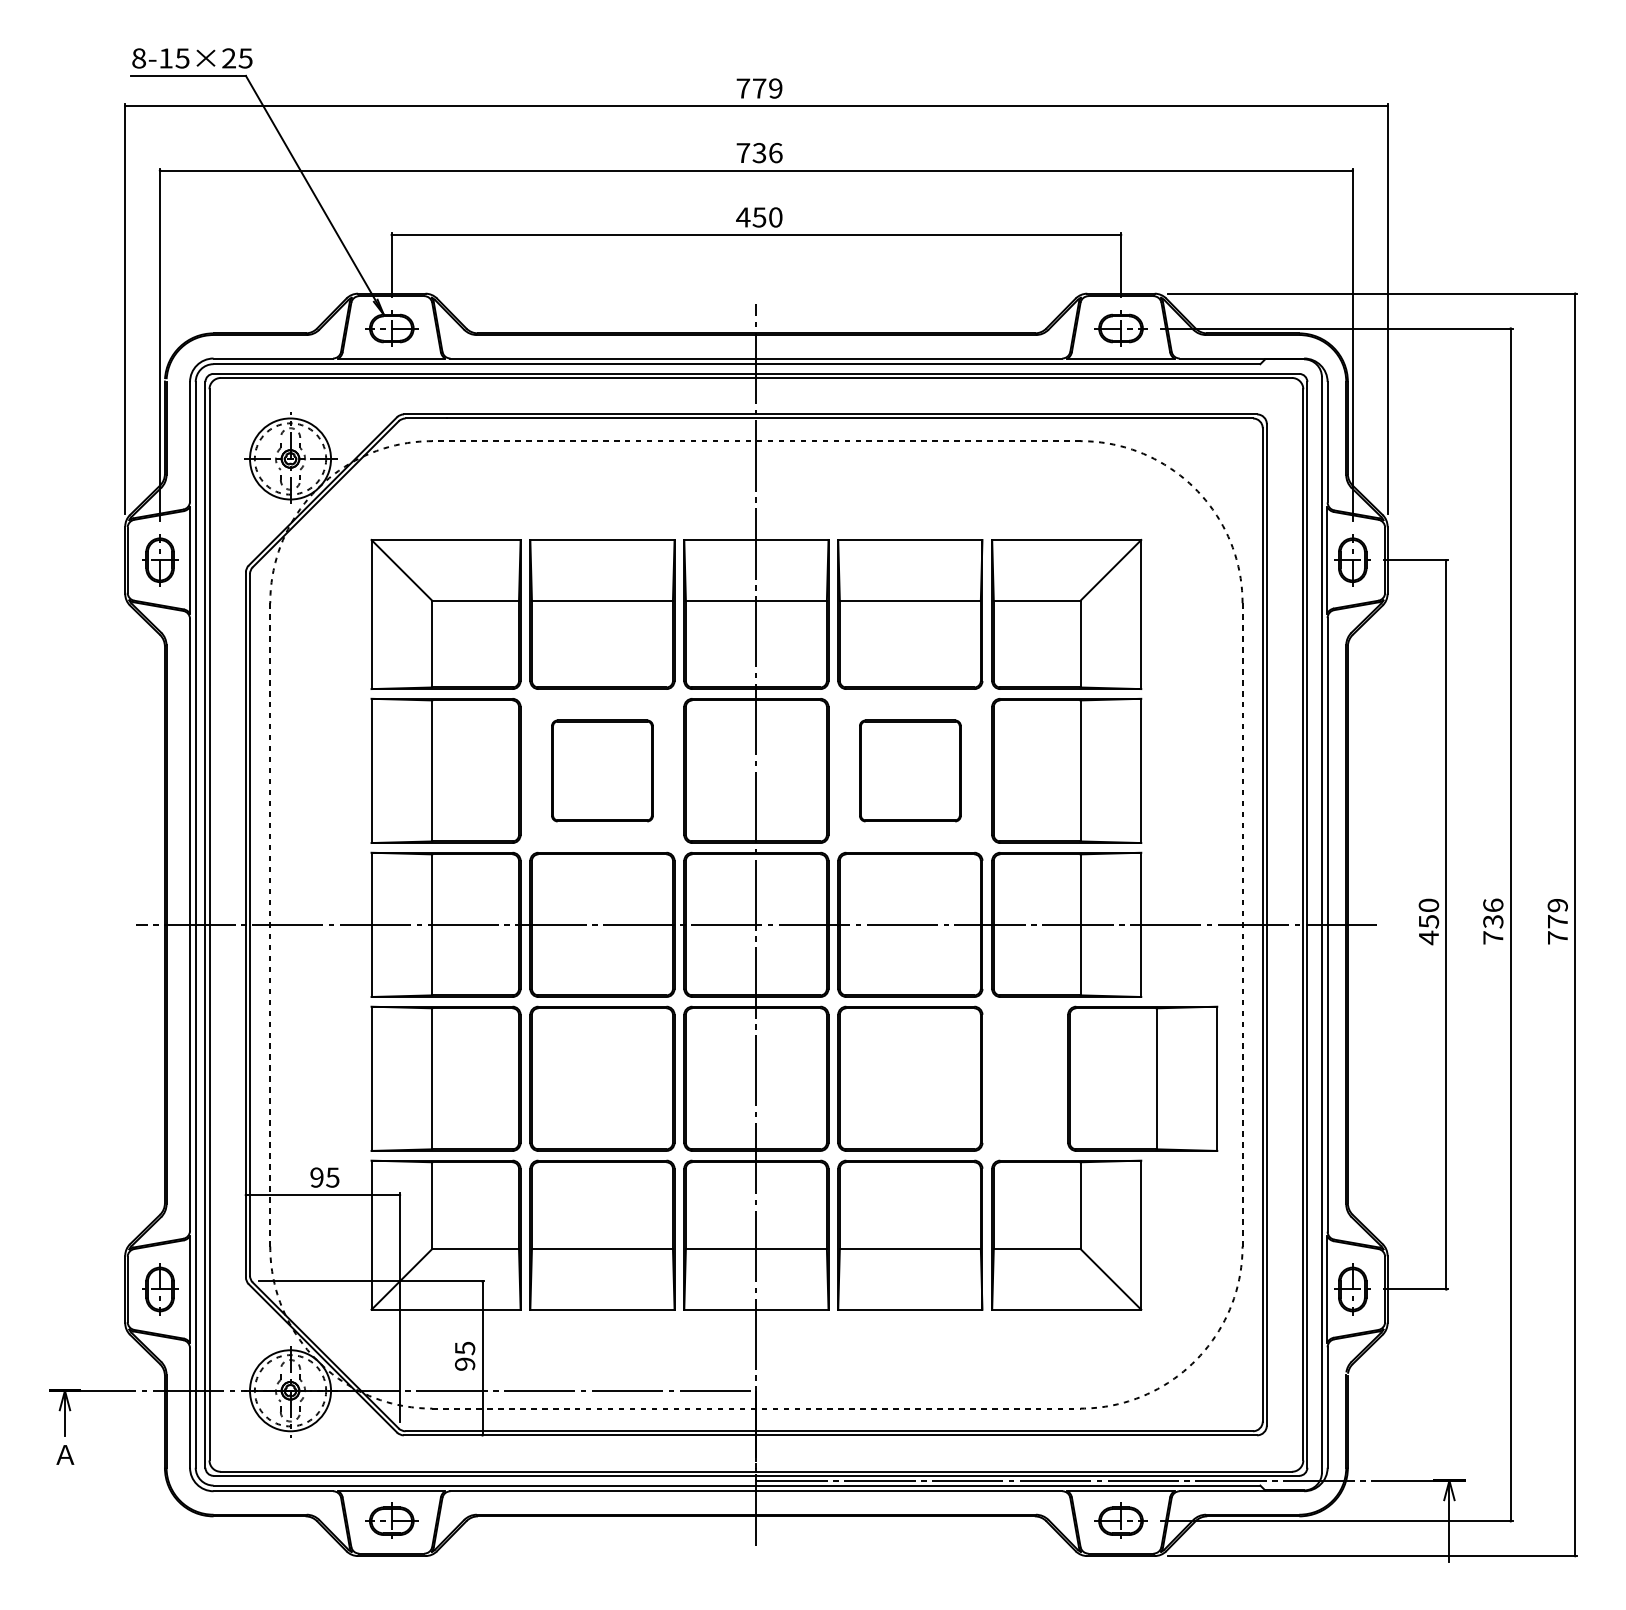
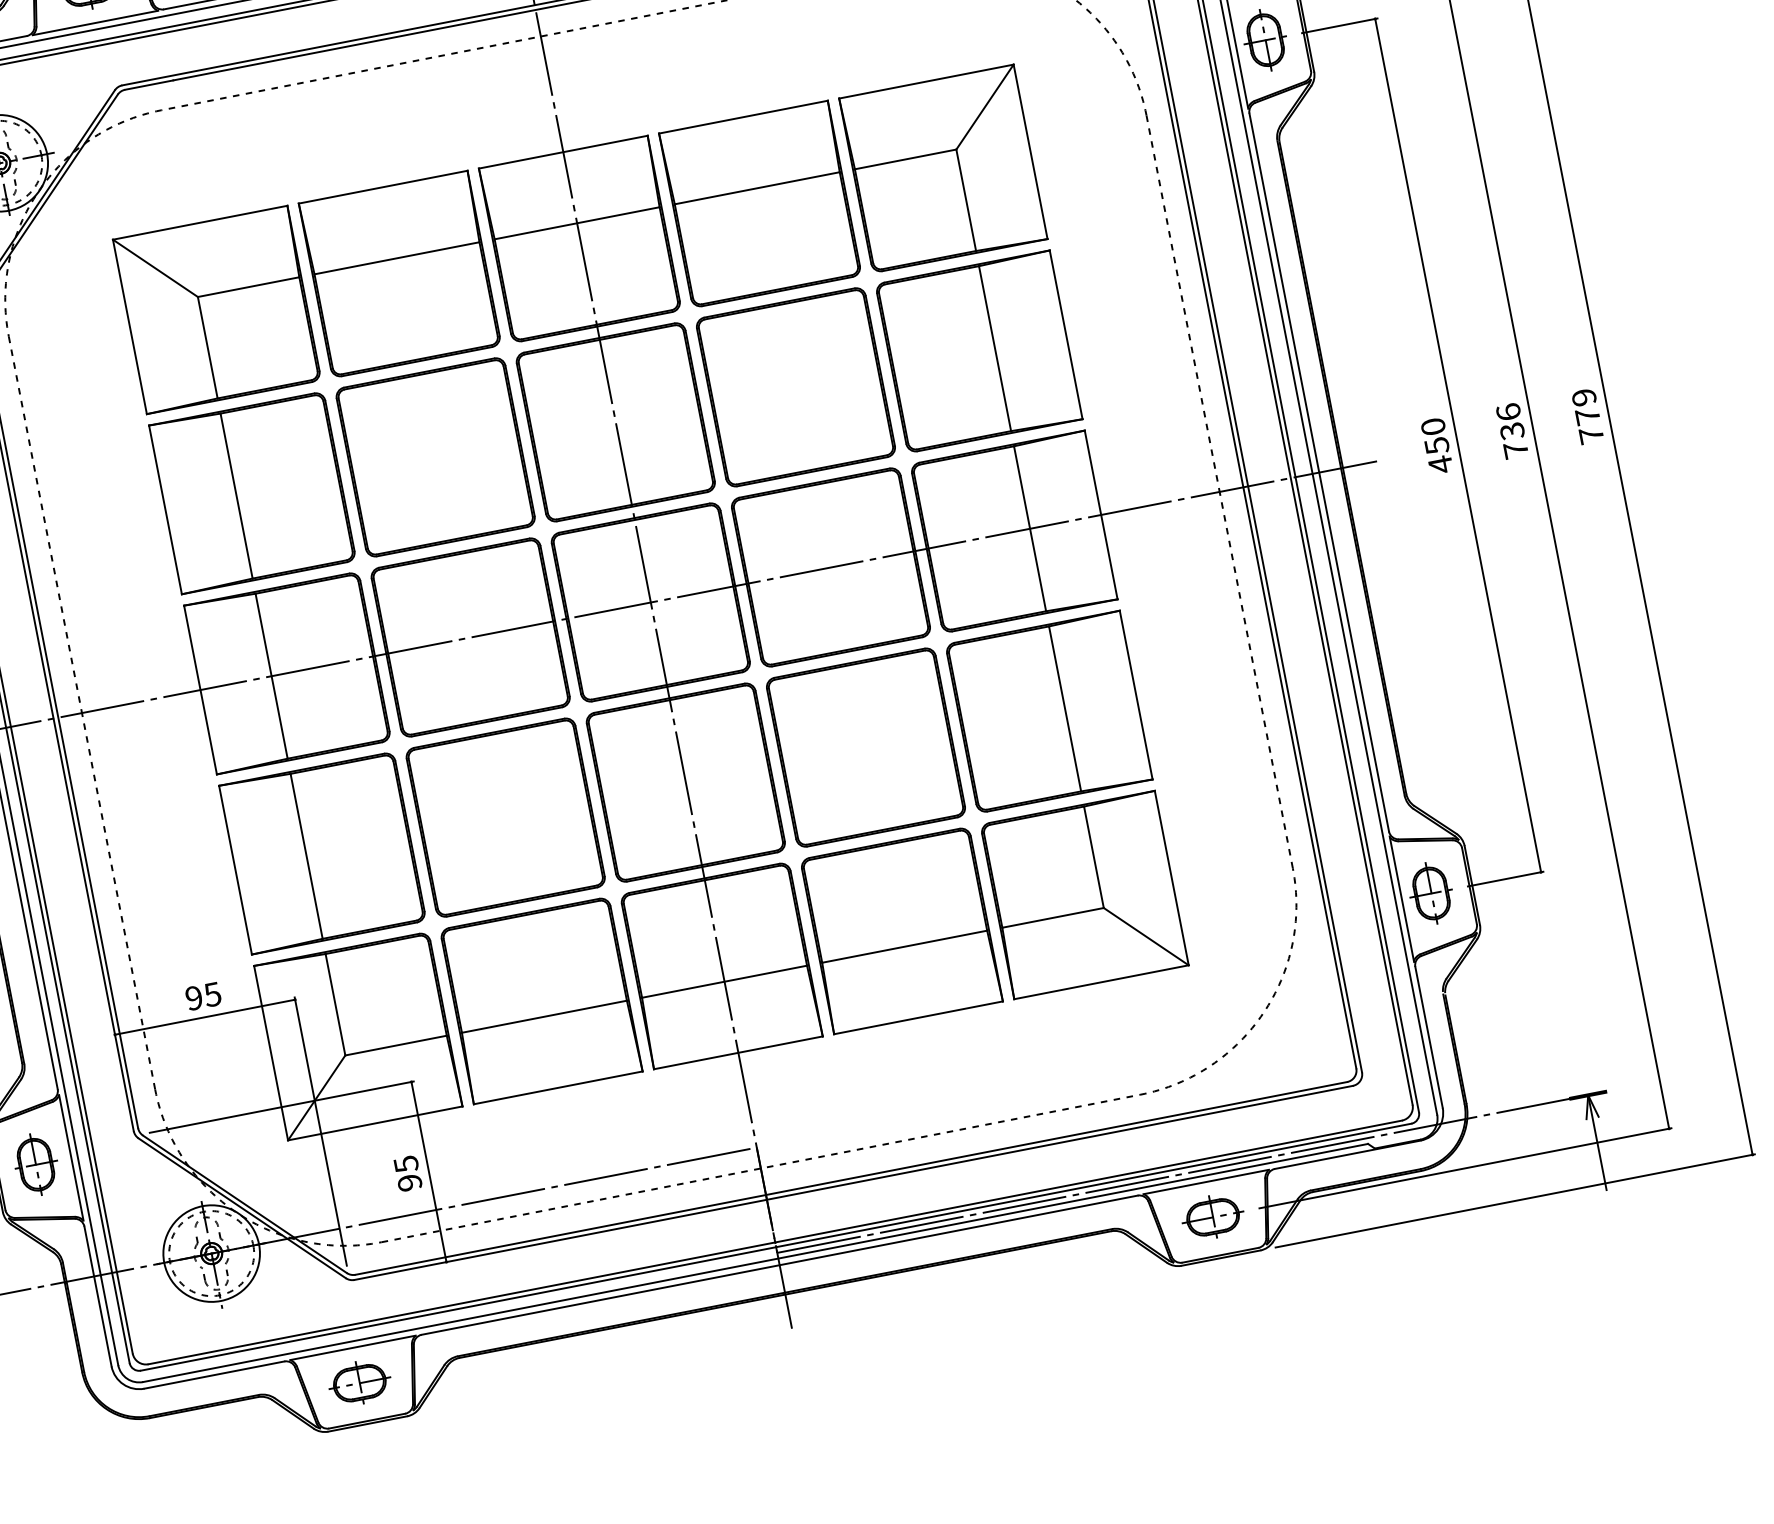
part: (602, 770) -> (435, 456), size x1.43
part: (910, 770) -> (796, 386), size x1.43
part: (1142, 1078) -> (1048, 711), moved

